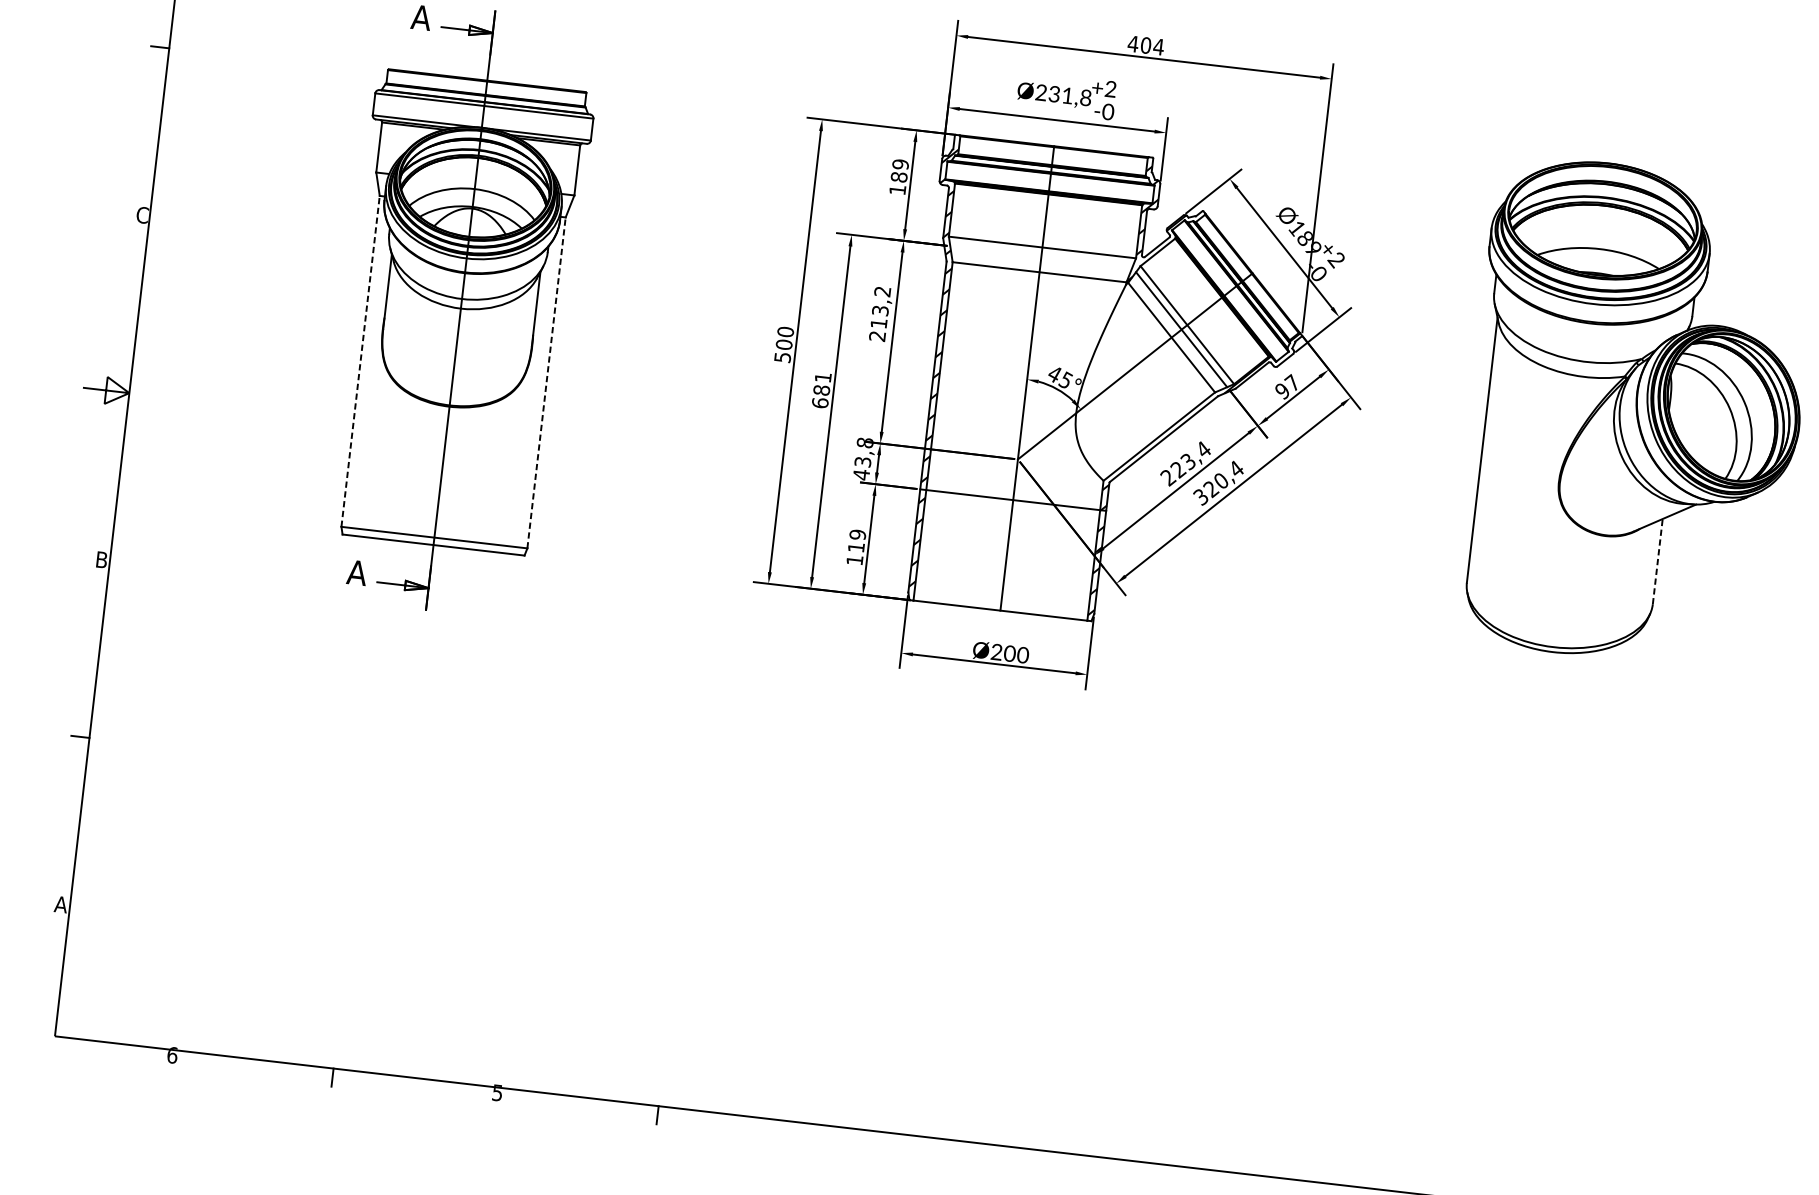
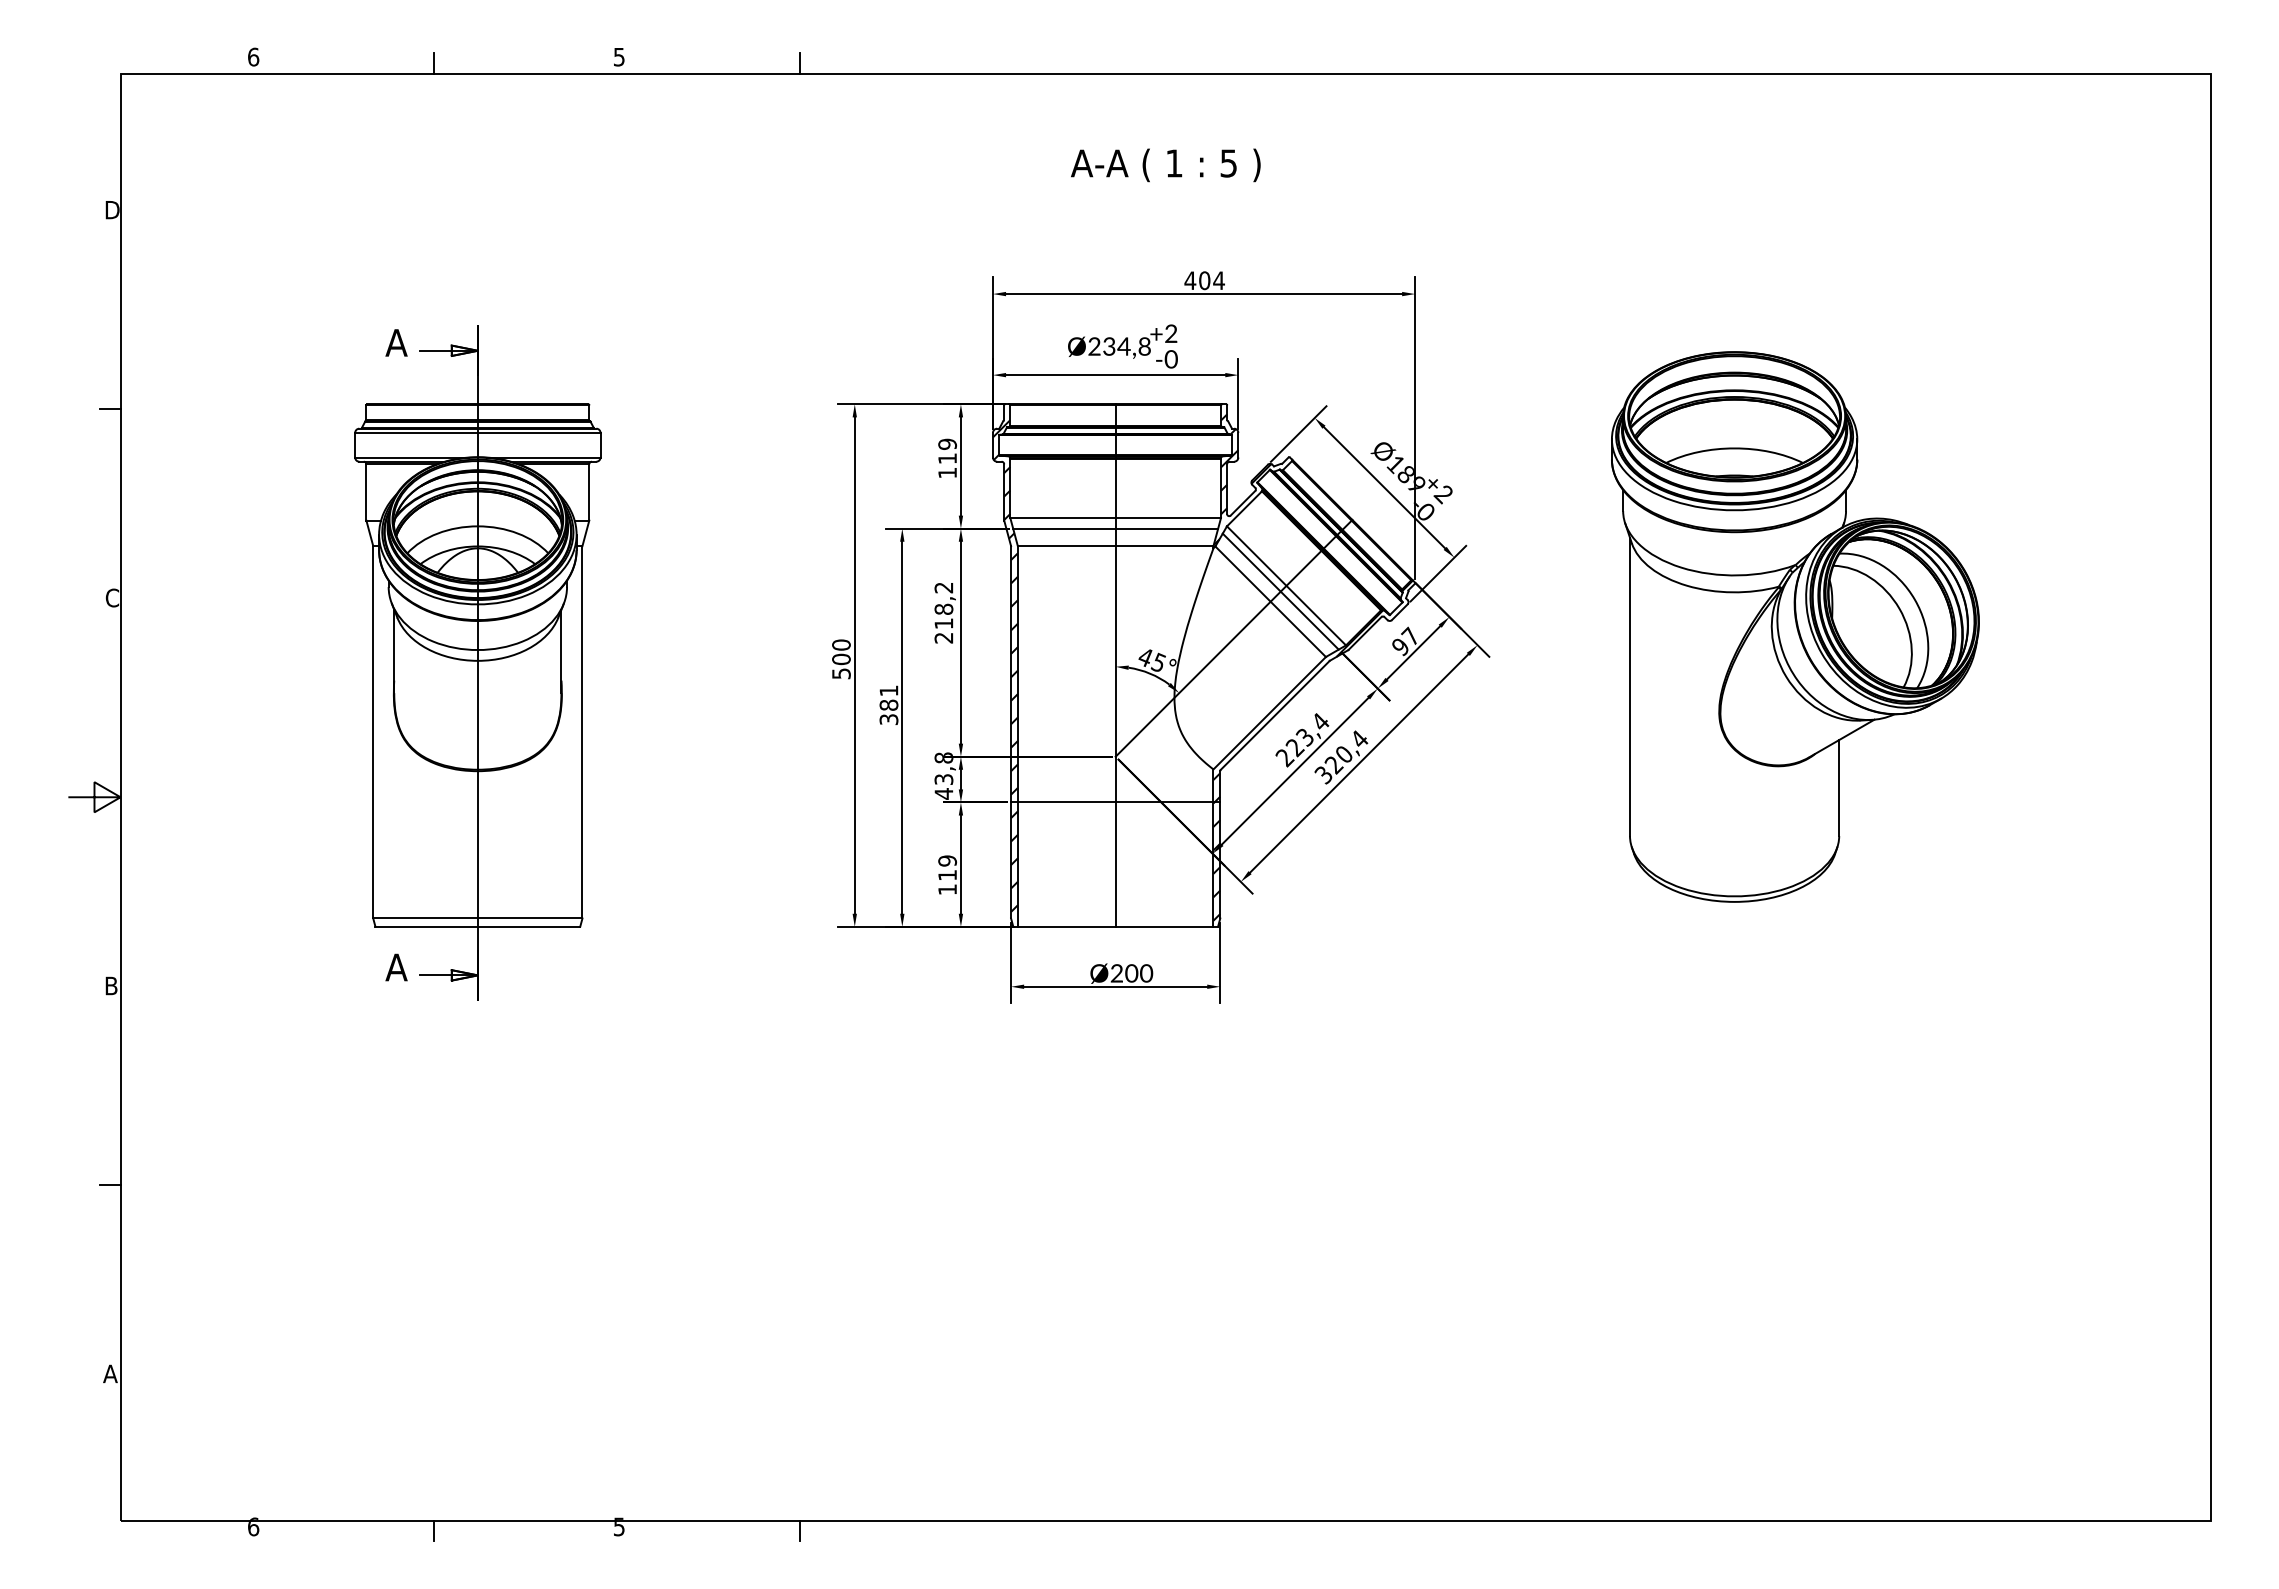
text: (1067, 95) -> (1123, 346), Ø231,8 -> Ø234,8
text: (899, 177) -> (947, 458), 189 -> 119
line: (1041, 256) -> (1115, 528), added
text: (880, 309) -> (943, 608), 213,2 -> 218,2
line: (360, 360) -> (373, 731), dashed -> solid
line: (546, 382) -> (582, 731), dashed -> solid
text: (819, 402) -> (888, 719), 681 -> 381
line: (1657, 562) -> (1839, 788), dashed -> solid

